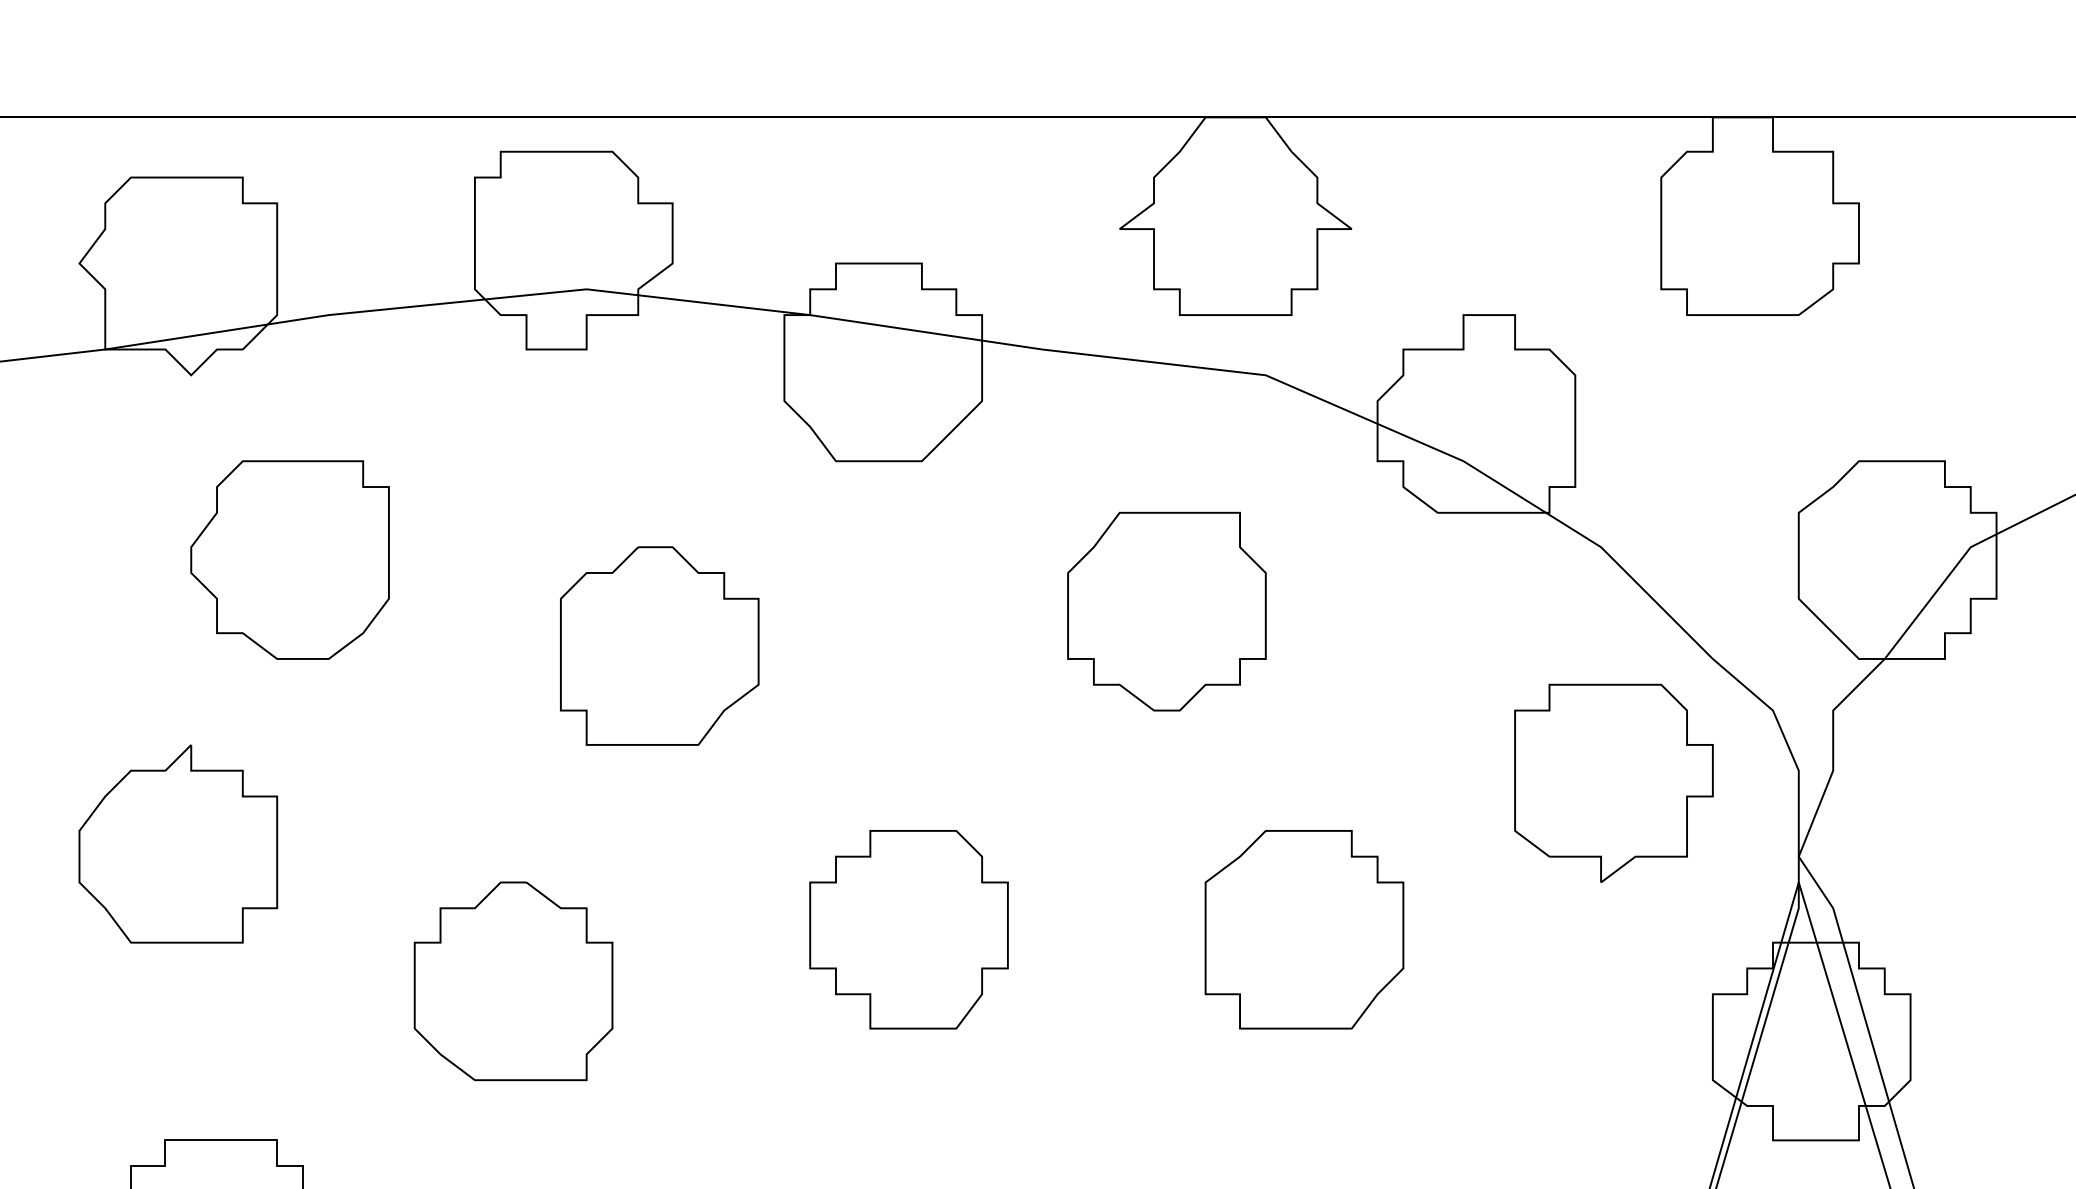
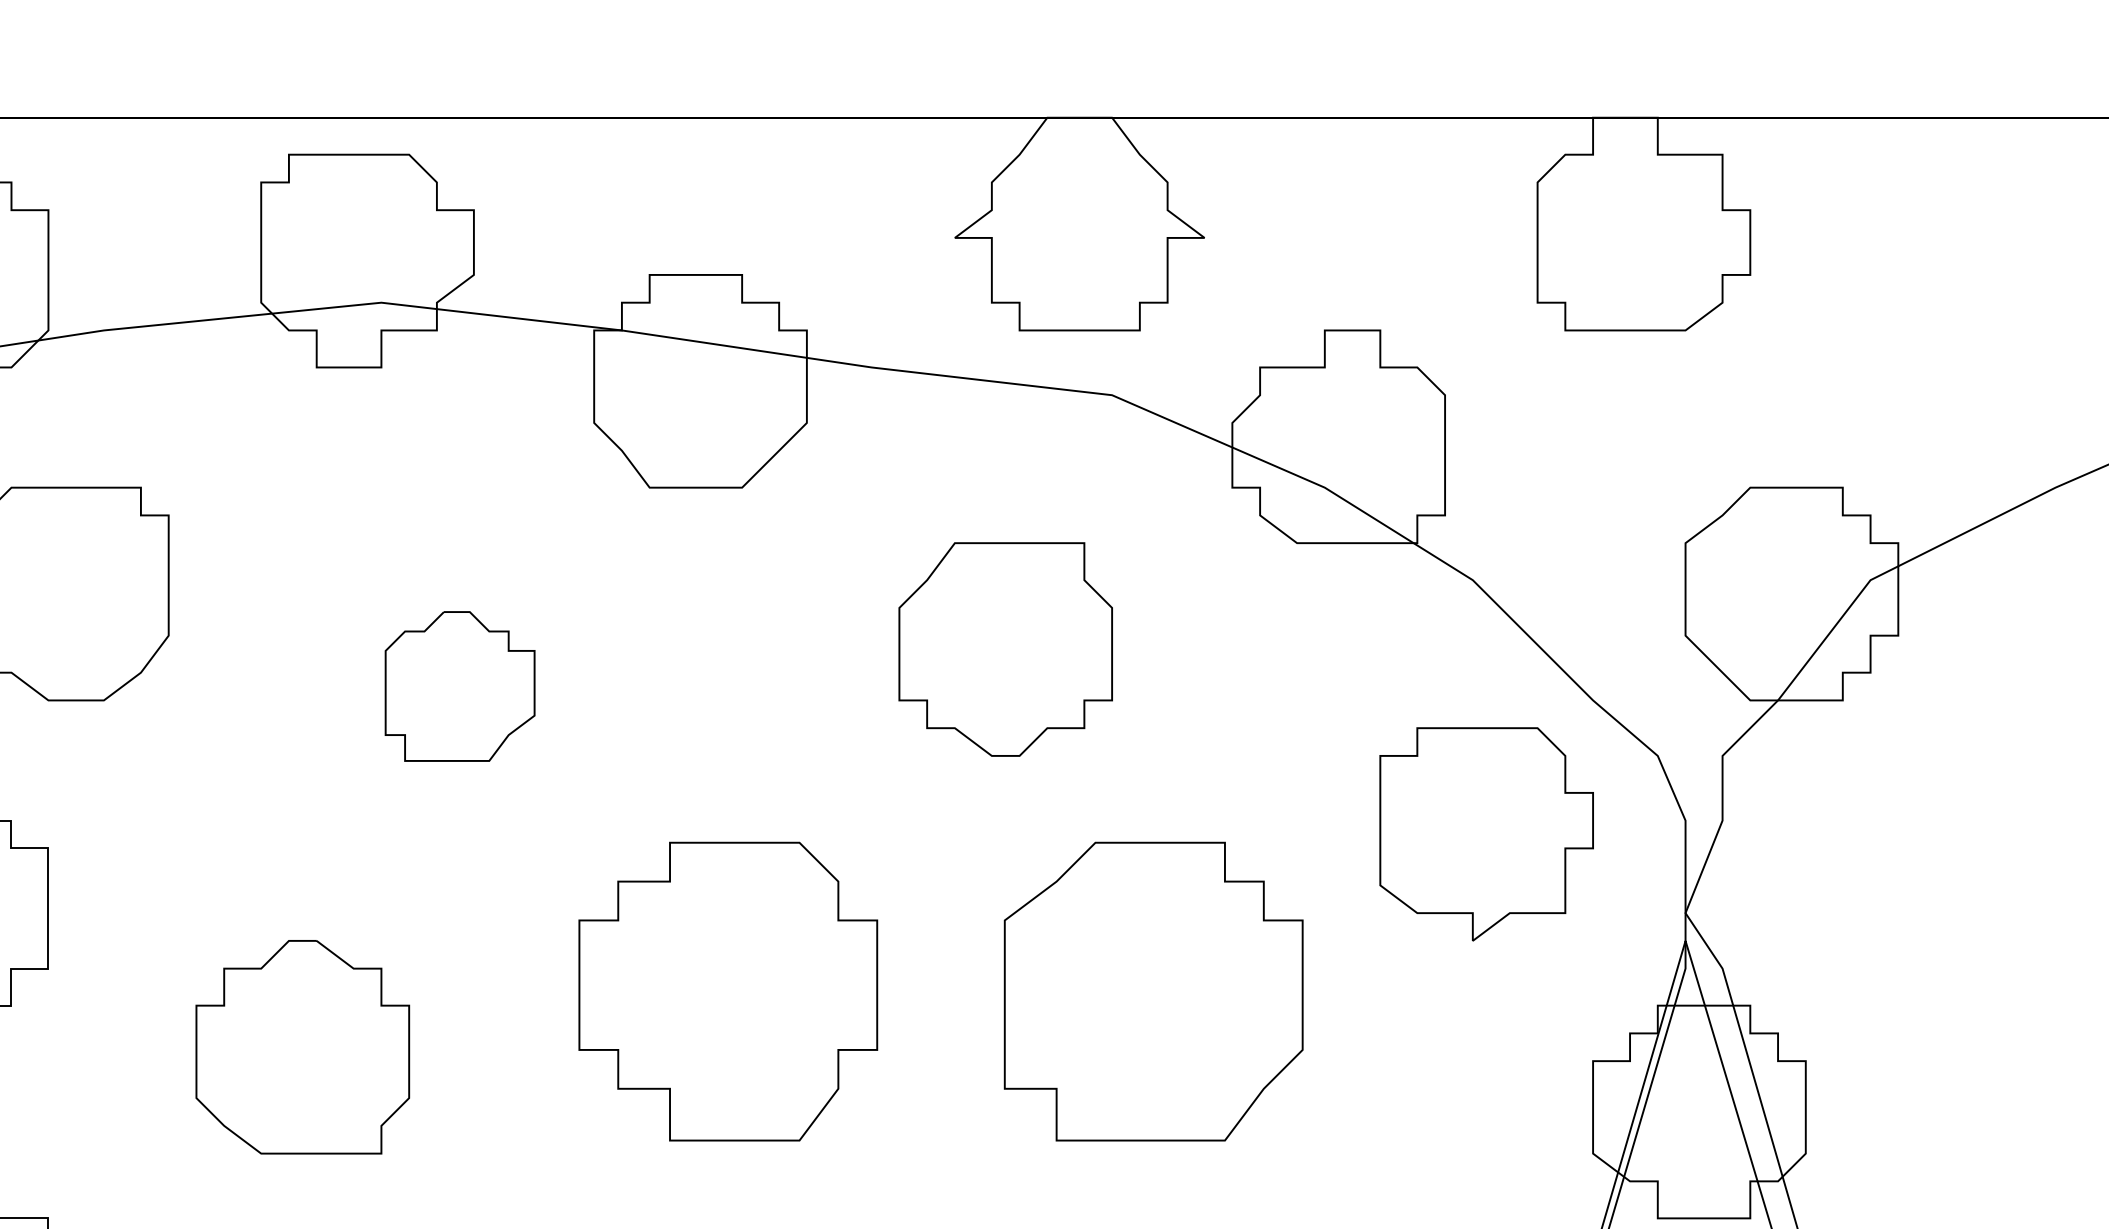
part: (659, 645) -> (459, 685), size x0.7
part: (908, 929) -> (727, 991), size x1.4
part: (1304, 929) -> (1153, 991), size x1.4

